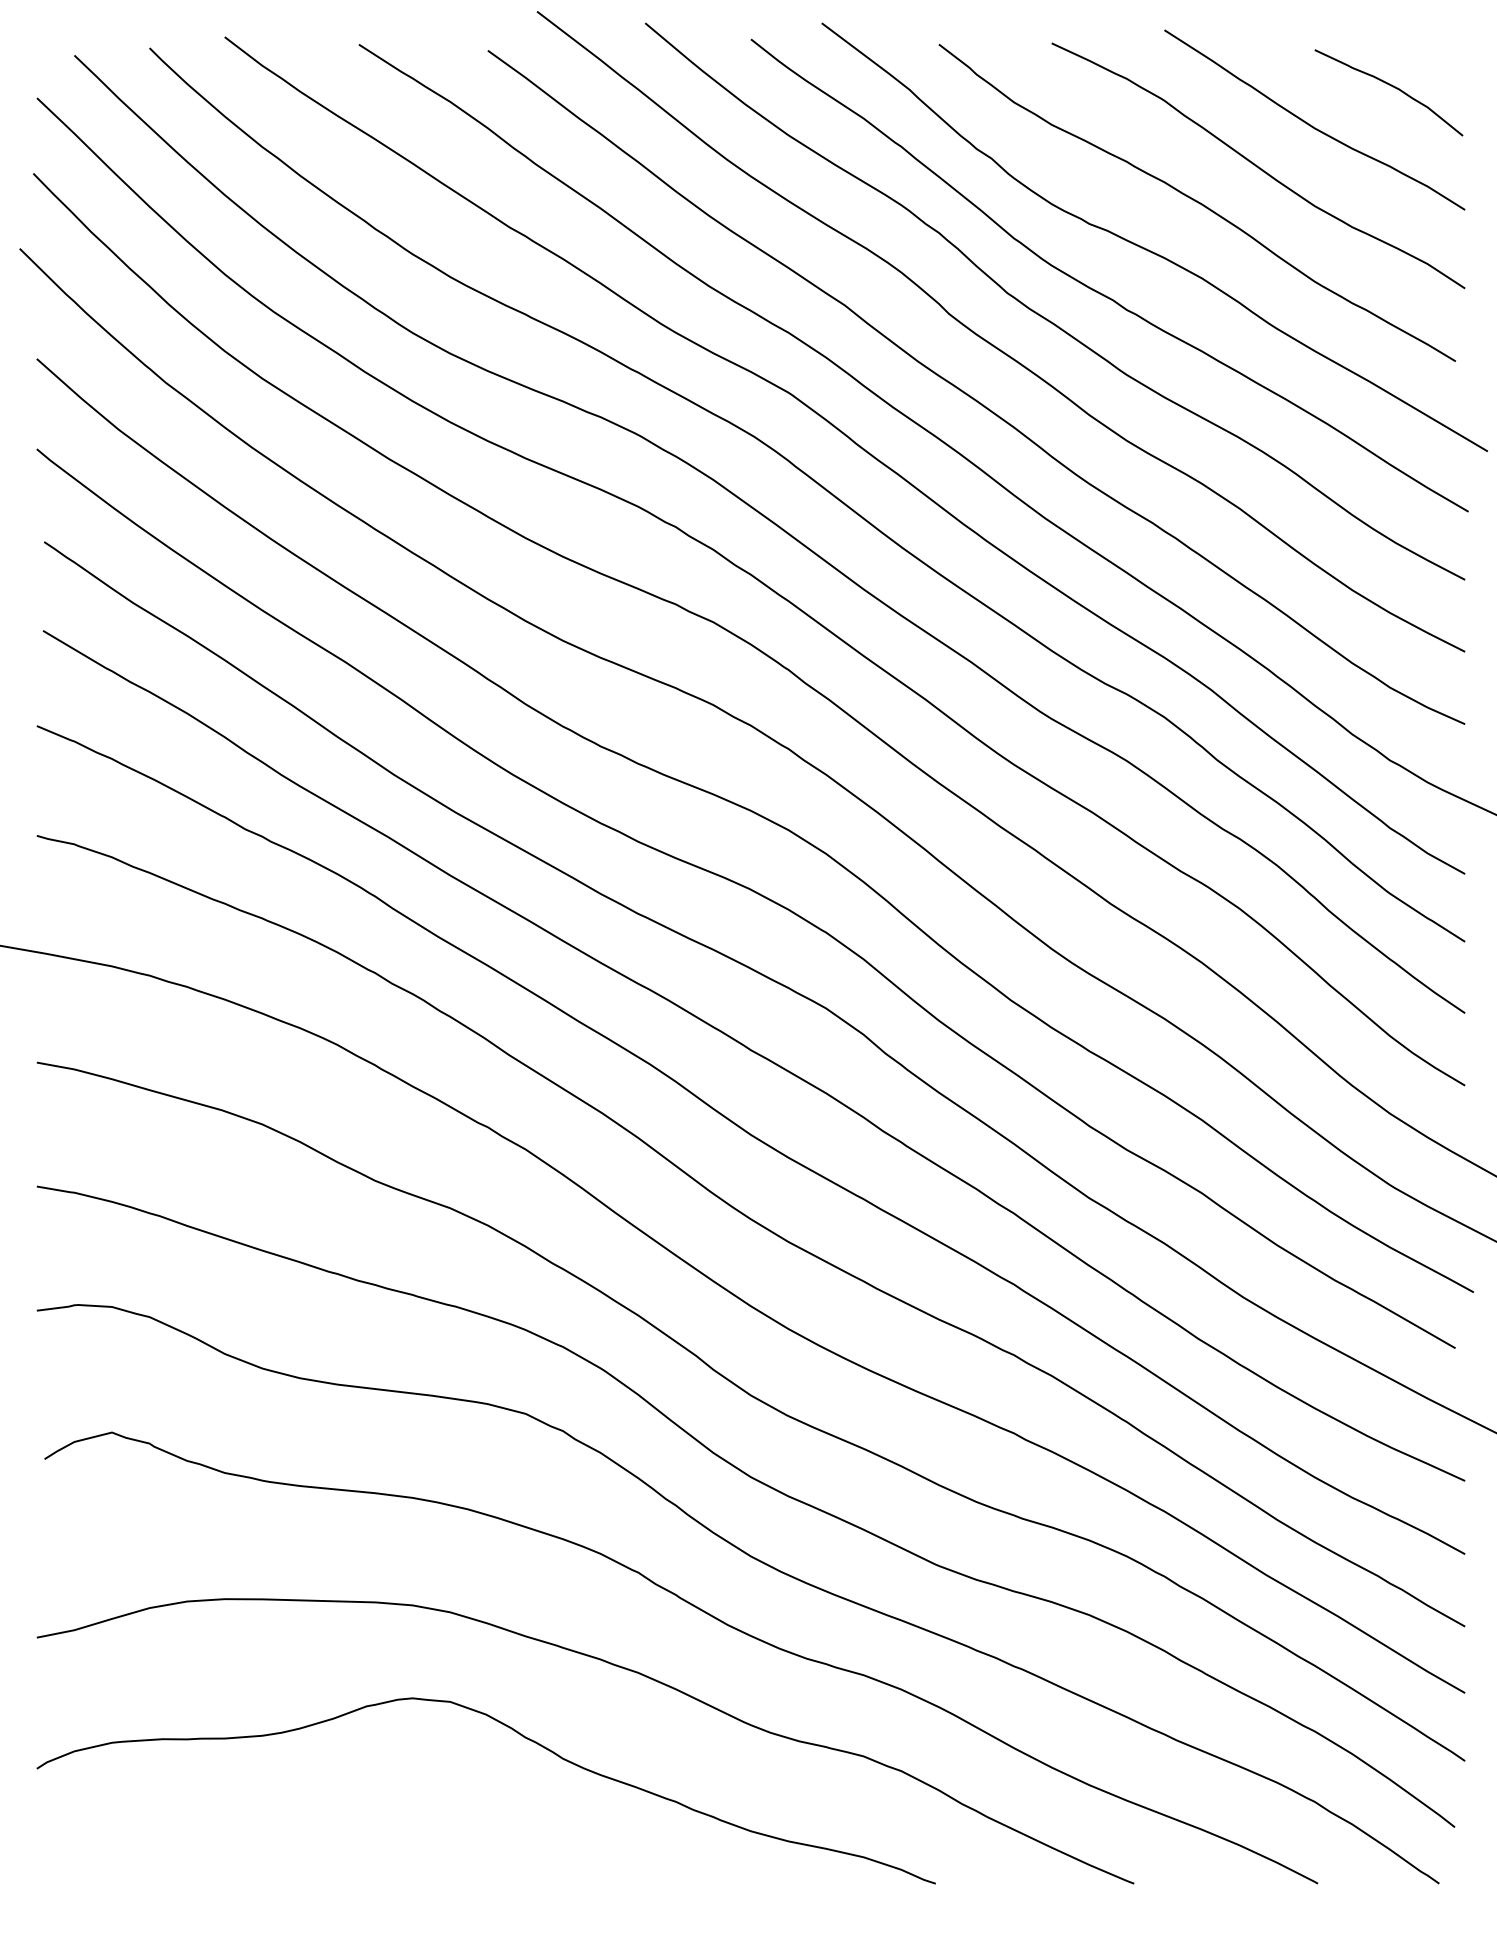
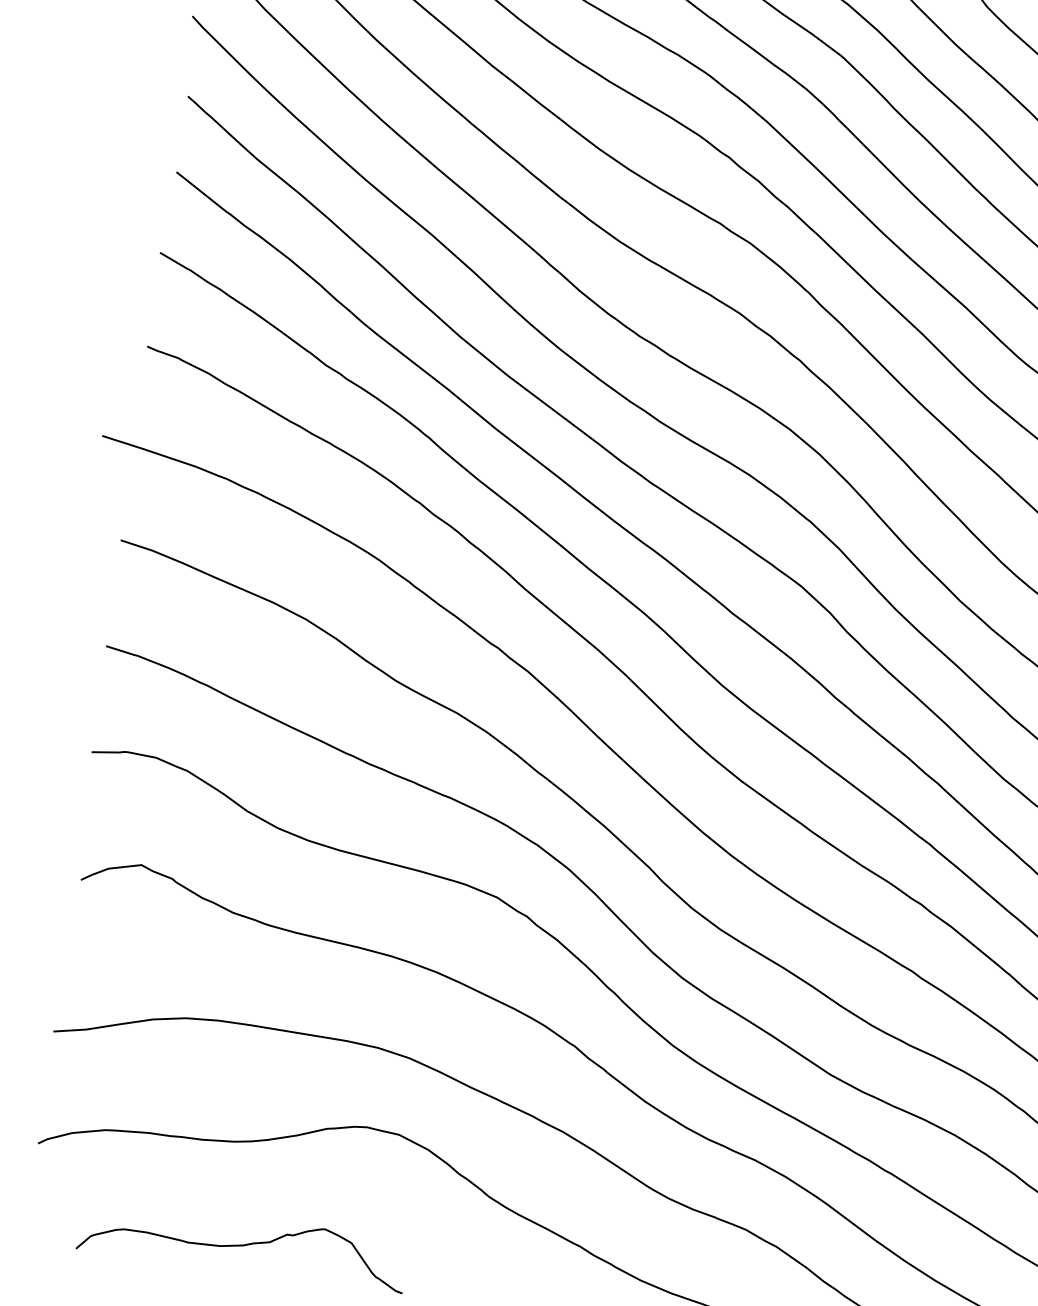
curve: (287, 1852) -> (242, 1244), added

